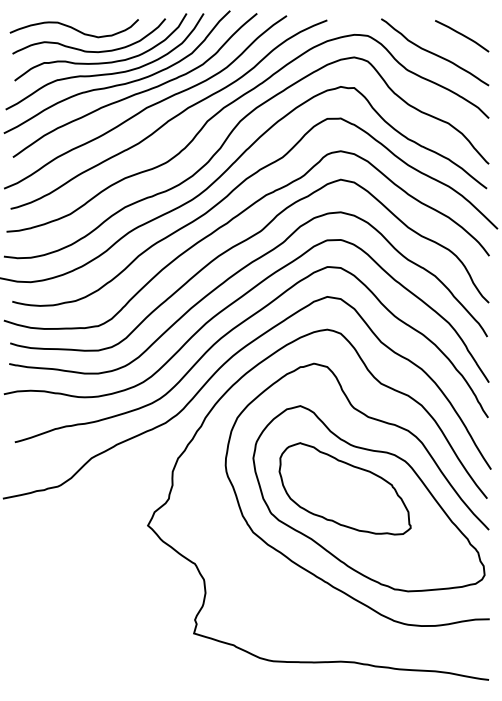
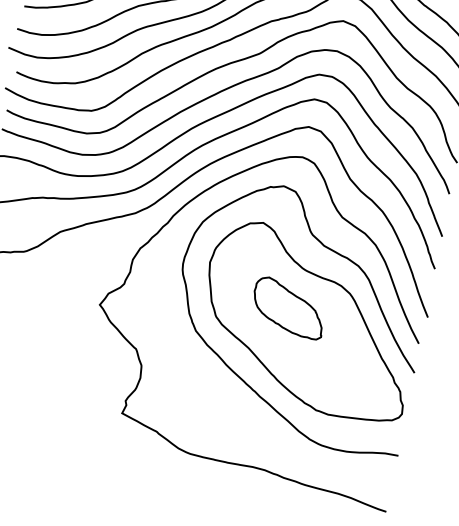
part: (344, 488) -> (288, 307), size x0.6

